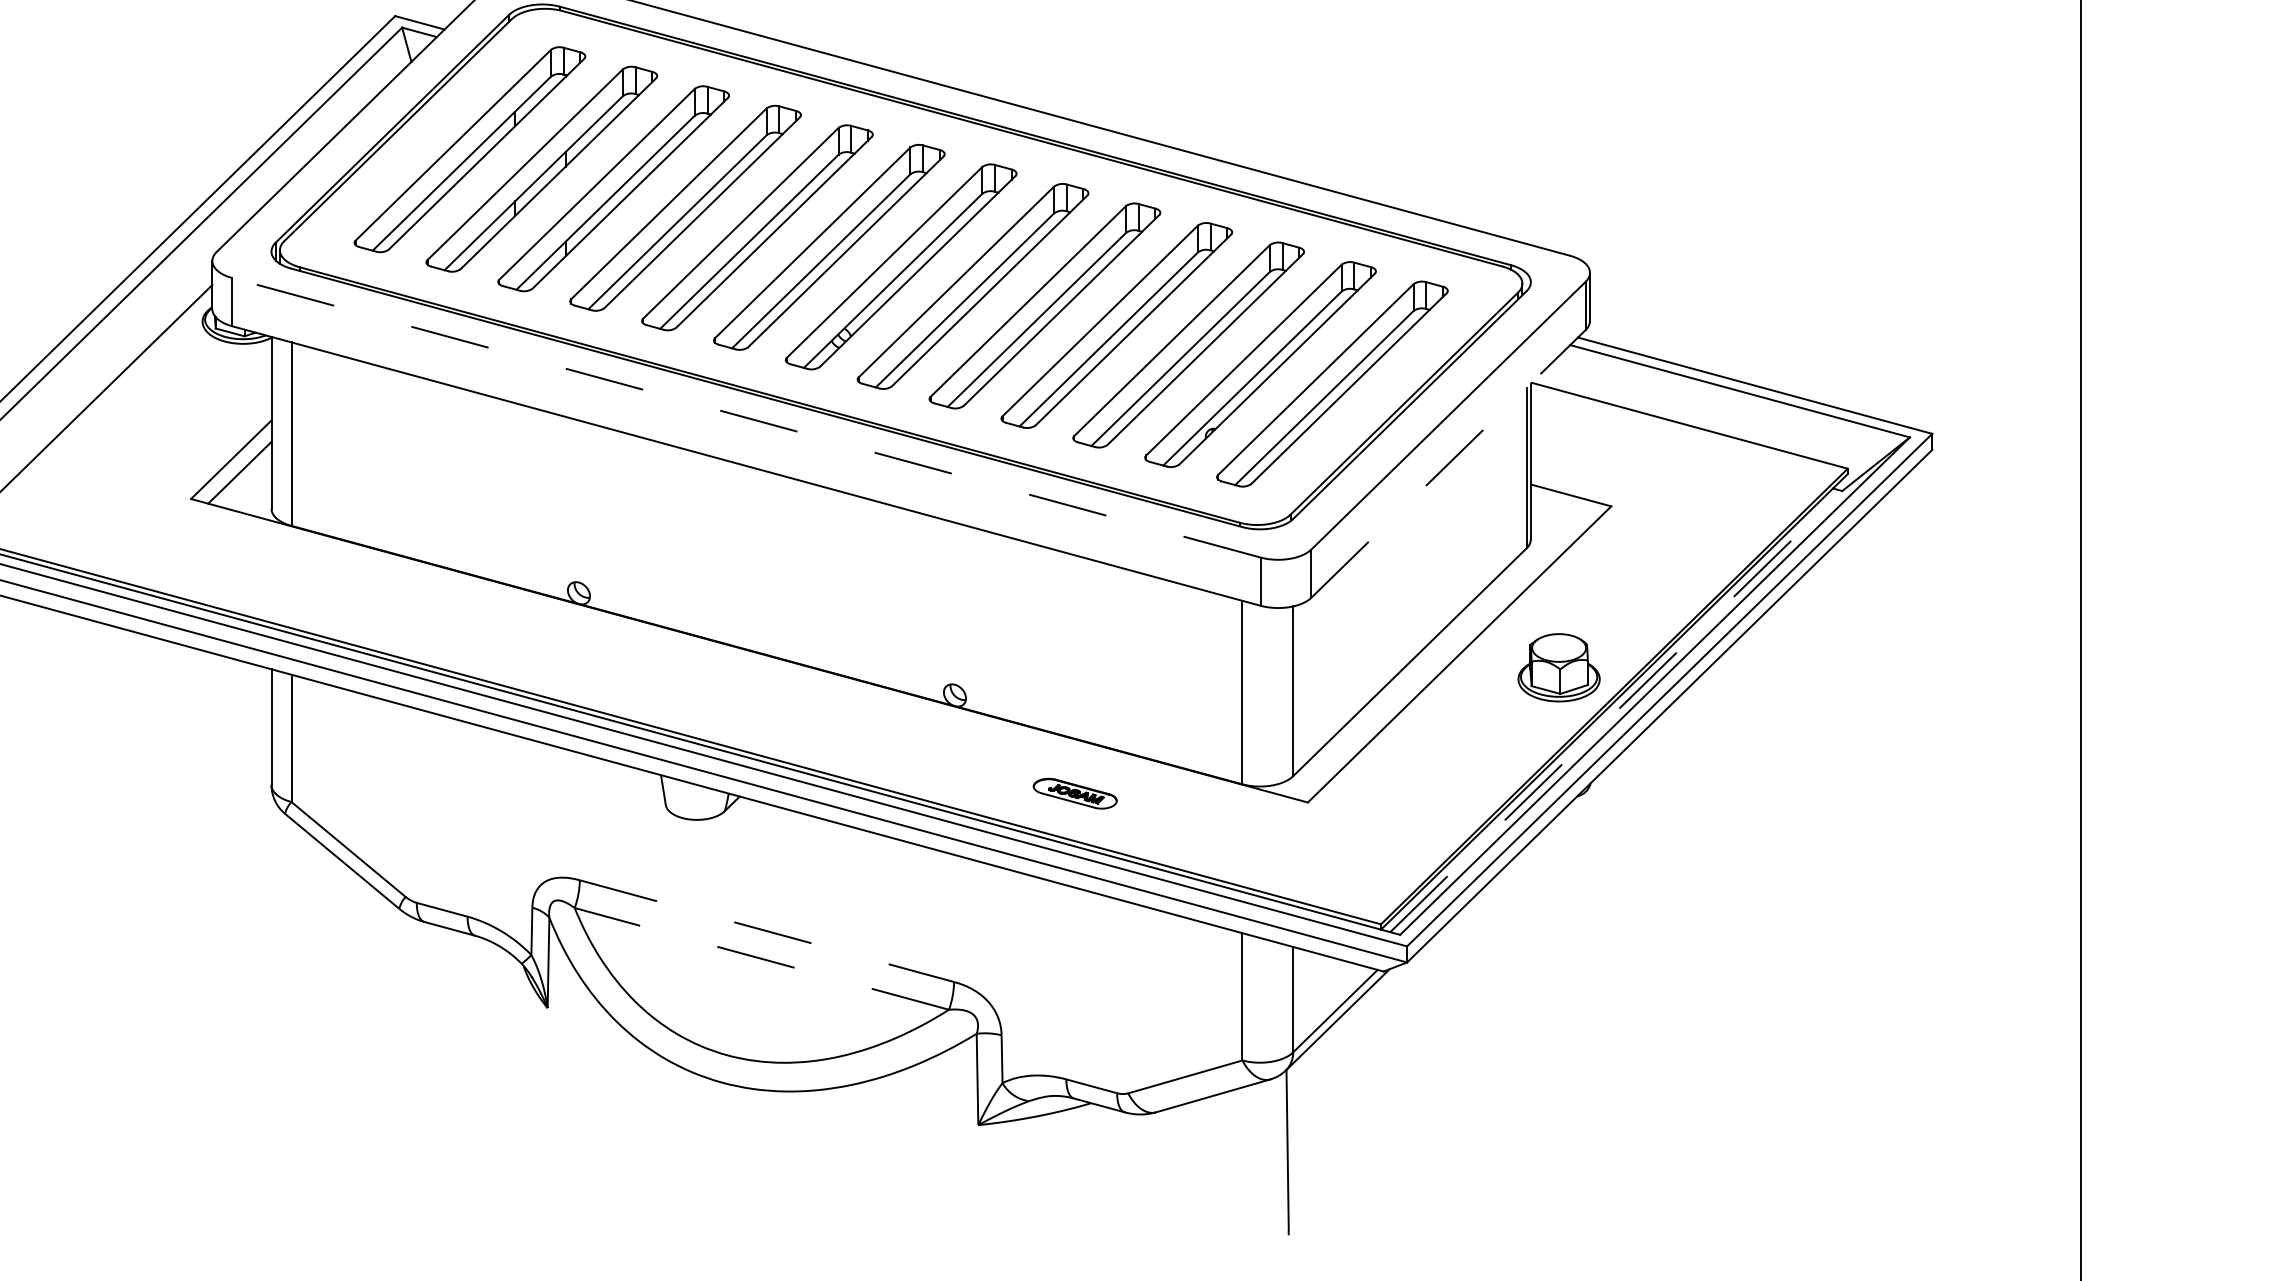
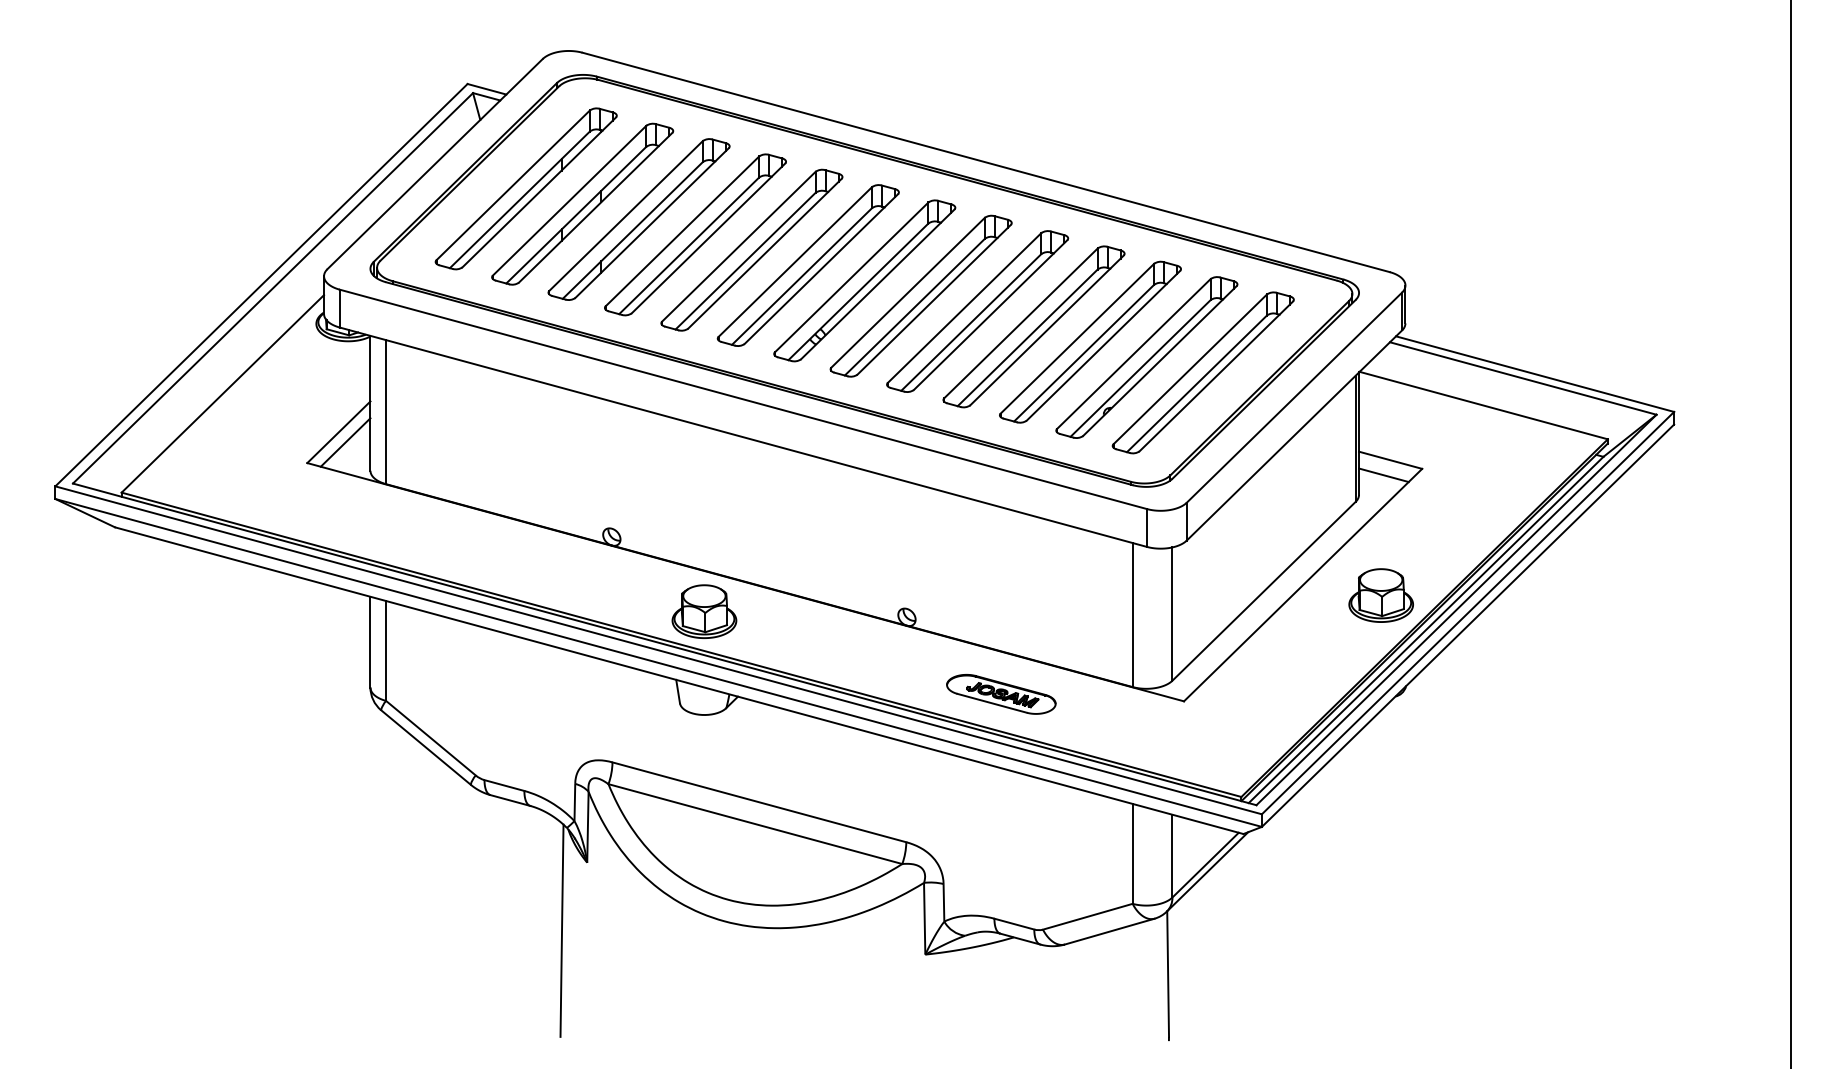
line: (745, 418) -> (742, 399), dashed -> solid
line: (1448, 463) -> (1294, 435), dashed -> solid
line: (1562, 514) -> (1383, 475), added
part: (697, 688) -> (704, 611), added
line: (1616, 710) -> (1426, 629), dashed -> solid
part: (1075, 793) -> (1001, 694), size x1.67
line: (767, 931) -> (759, 802), dashed -> solid
line: (760, 958) -> (754, 823), dashed -> solid
line: (514, 1094) -> (561, 930), added

